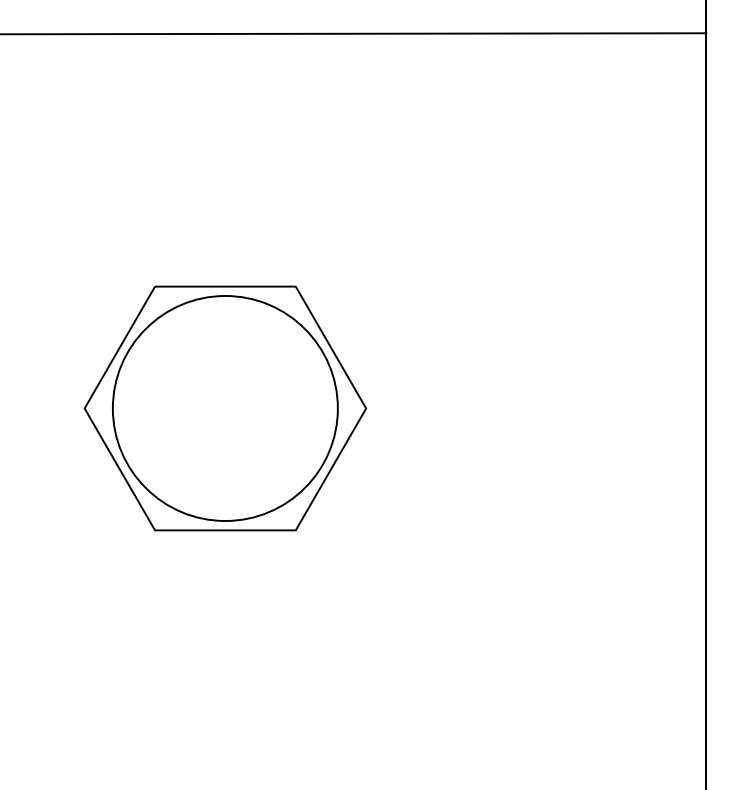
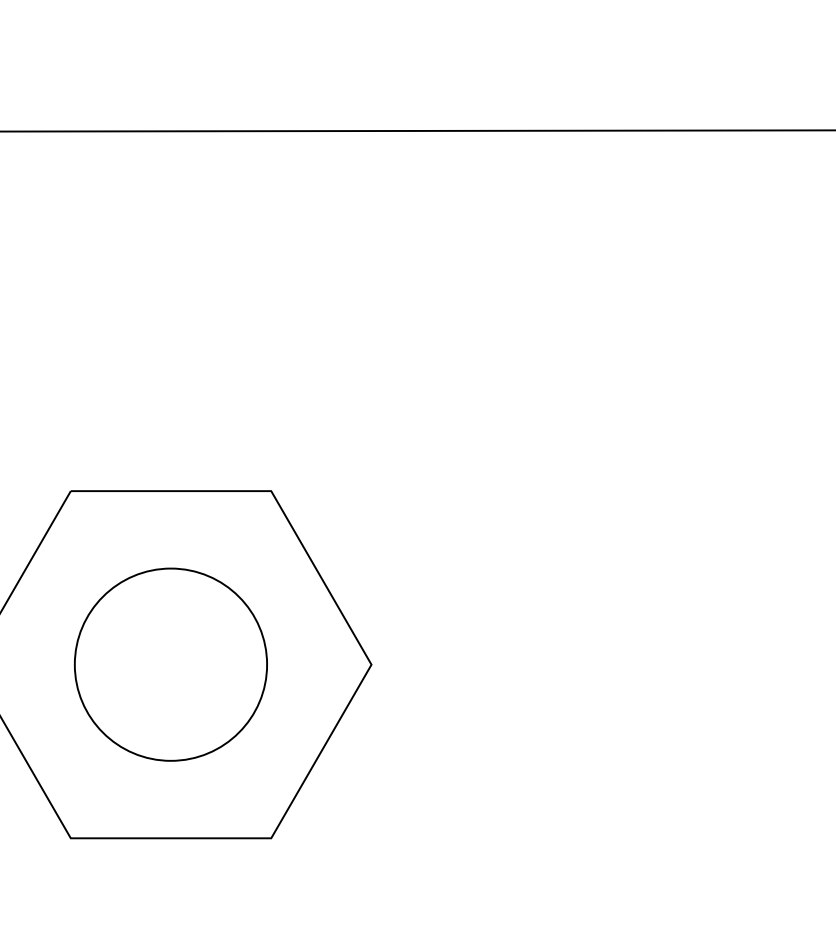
circle: (224, 407) -> (169, 663), size x0.6

